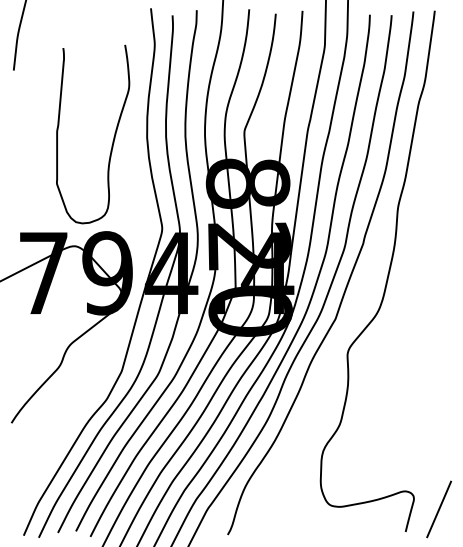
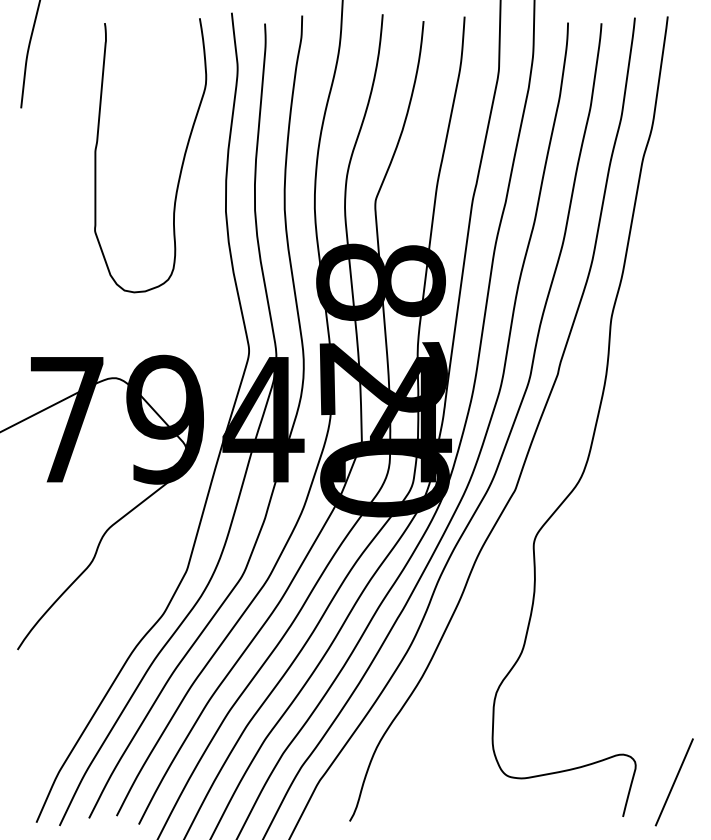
curve: (113, 136) -> (181, 158), moved

